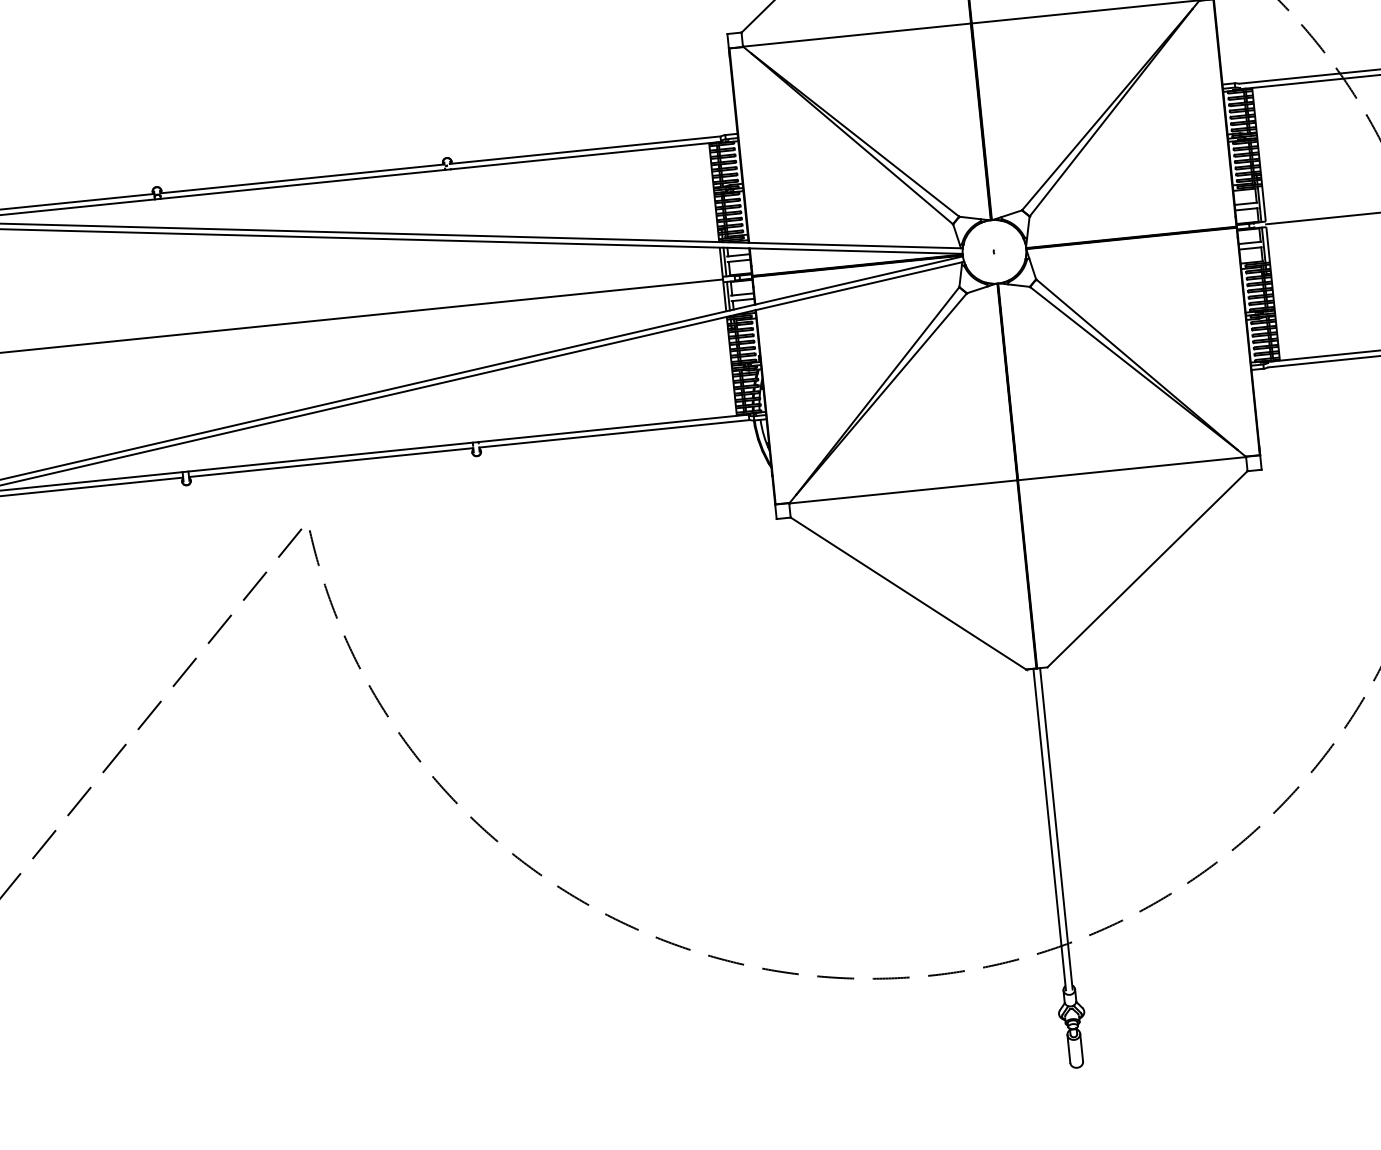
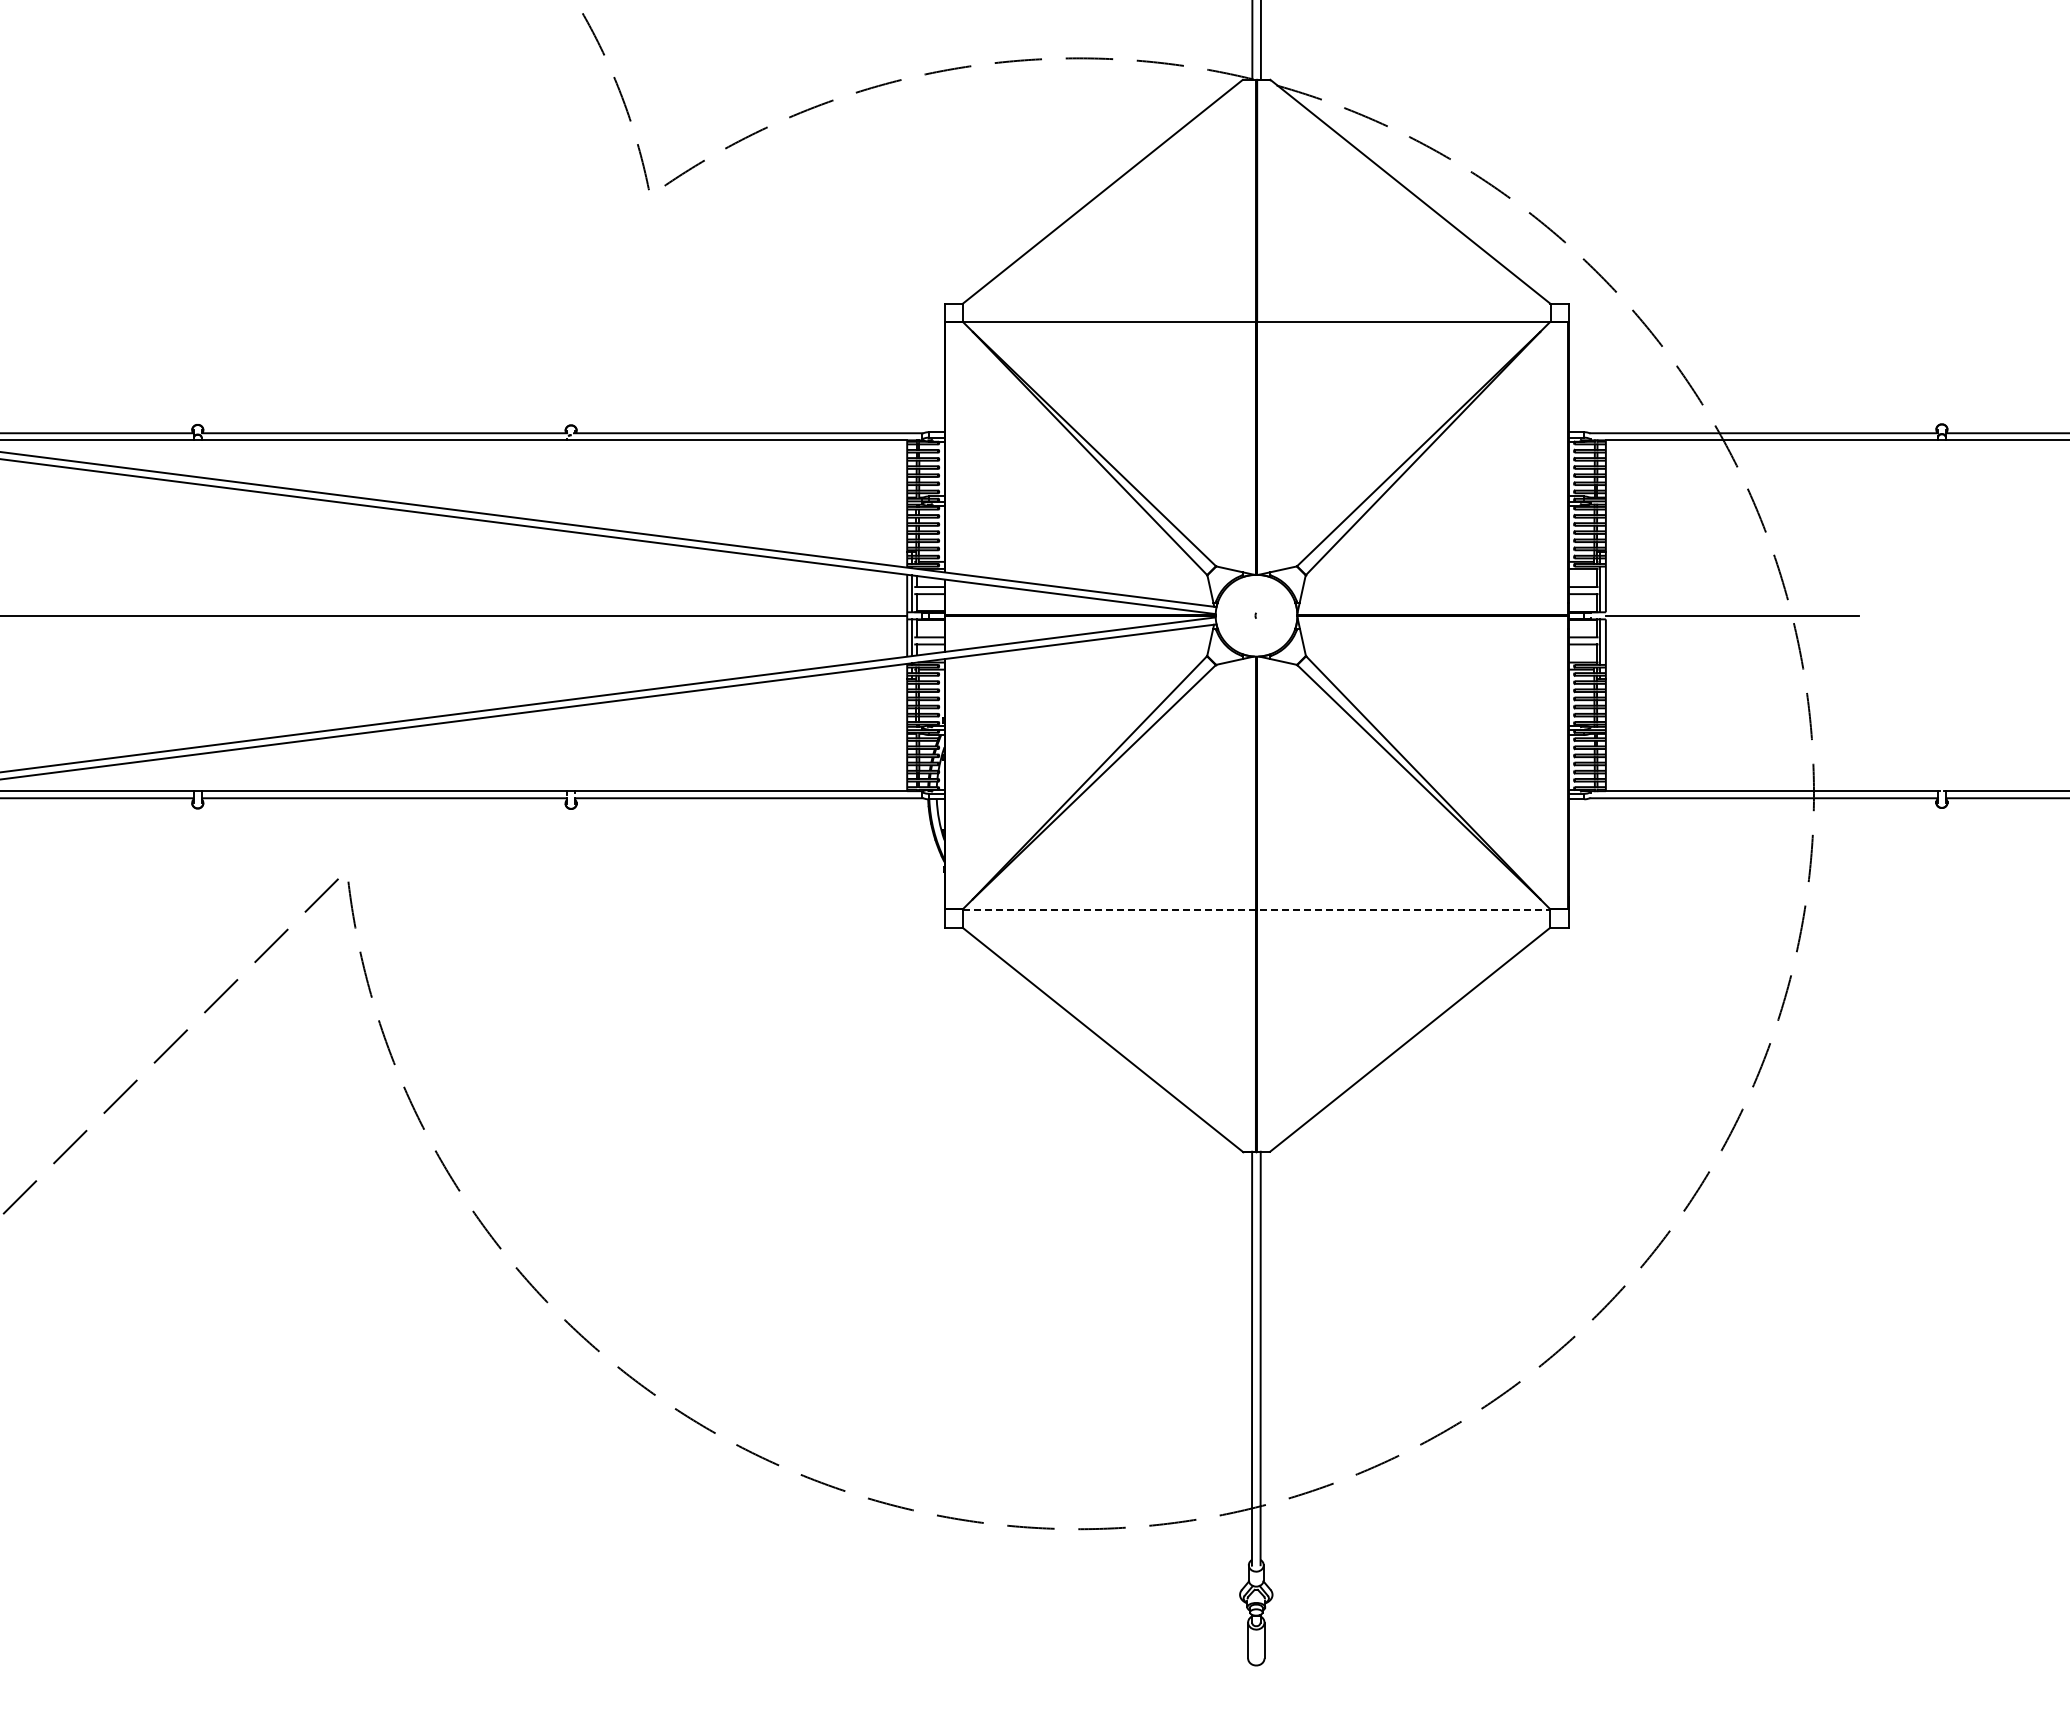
line: (1017, 480) -> (1256, 909), solid -> dashed

